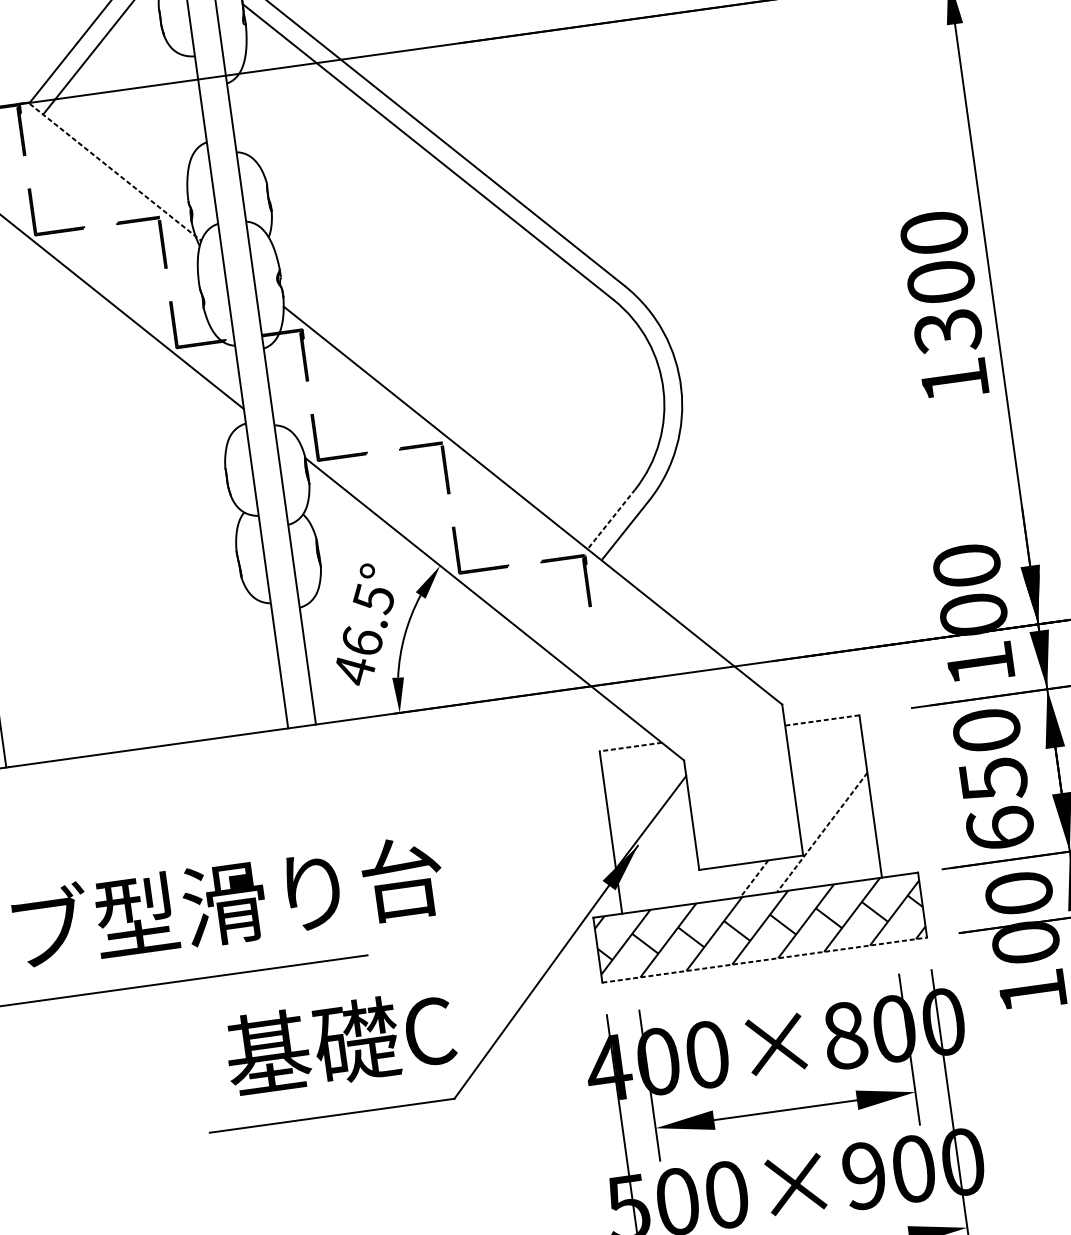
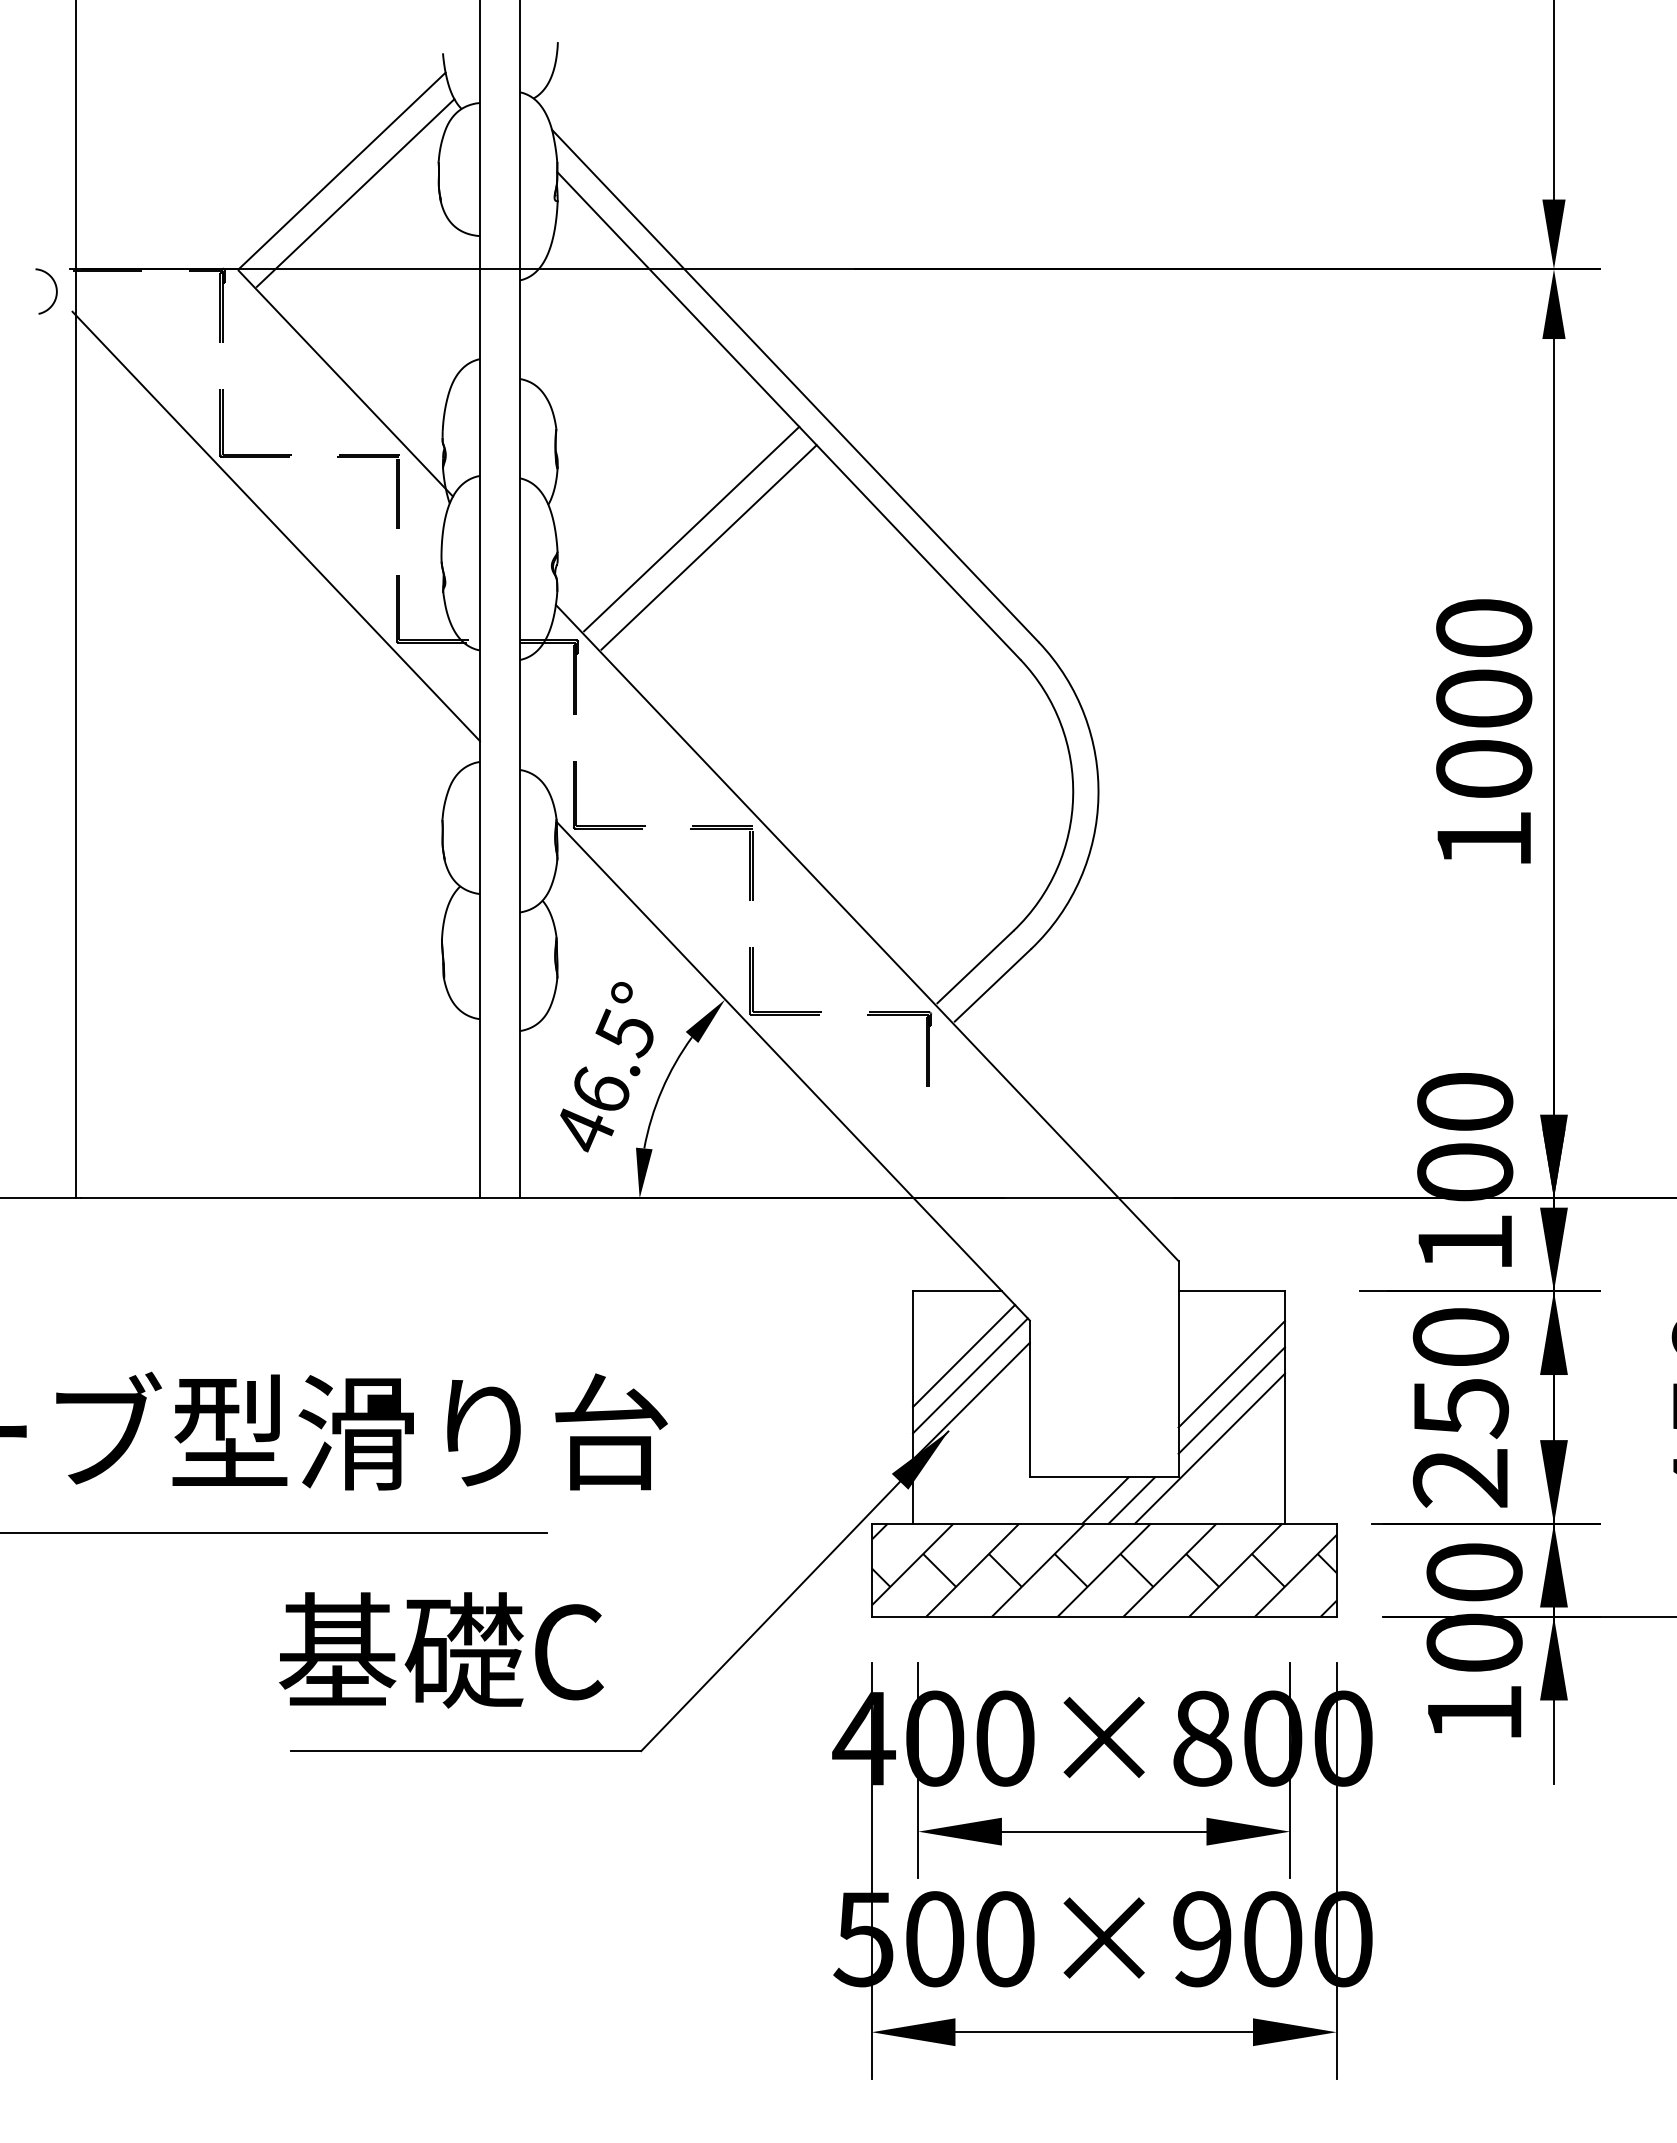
line: (115, 172) -> (345, 383), dashed -> solid
line: (371, 240) -> (691, 528), added
line: (384, 251) -> (708, 547), added
text: (948, 332) -> (1484, 770), 1300 -> 1000
line: (611, 518) -> (975, 966), dashed -> solid
line: (822, 720) -> (1231, 1291), dashed -> solid
line: (630, 747) -> (957, 1291), dashed -> solid
line: (830, 778) -> (1231, 1374), added
line: (641, 791) -> (964, 1355), added
line: (832, 796) -> (1231, 1400), added
line: (647, 804) -> (970, 1375), added
text: (1000, 828) -> (1460, 1477), 650 -> 250
line: (822, 833) -> (1209, 1449), dashed -> solid
line: (772, 876) -> (1131, 1500), added
line: (754, 878) -> (1105, 1500), dashed -> solid
line: (764, 959) -> (1104, 1616), dashed -> solid
text: (340, 1042) -> (441, 1650), moved

